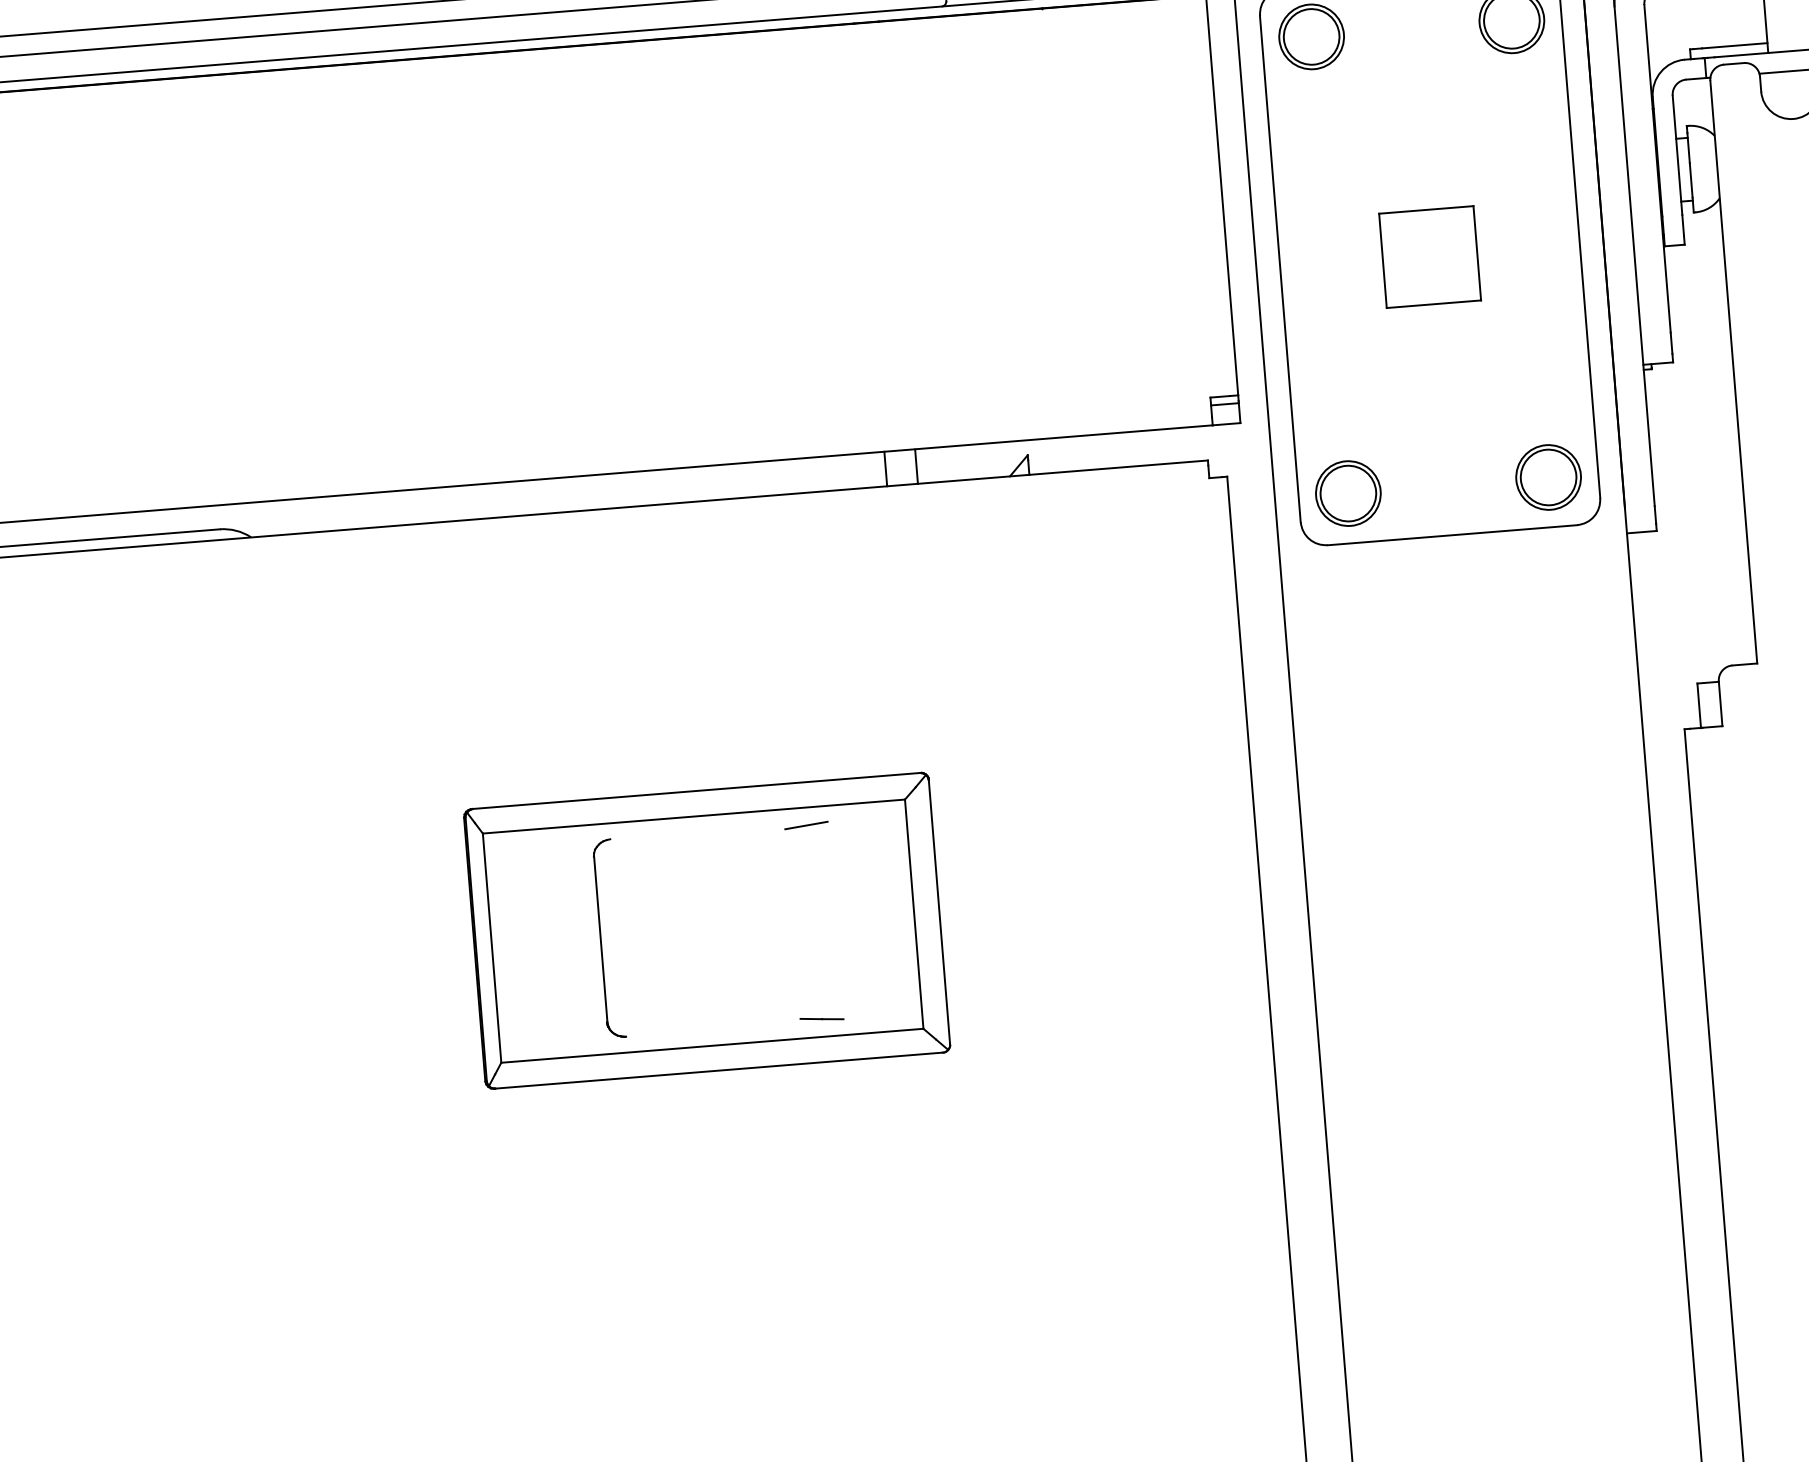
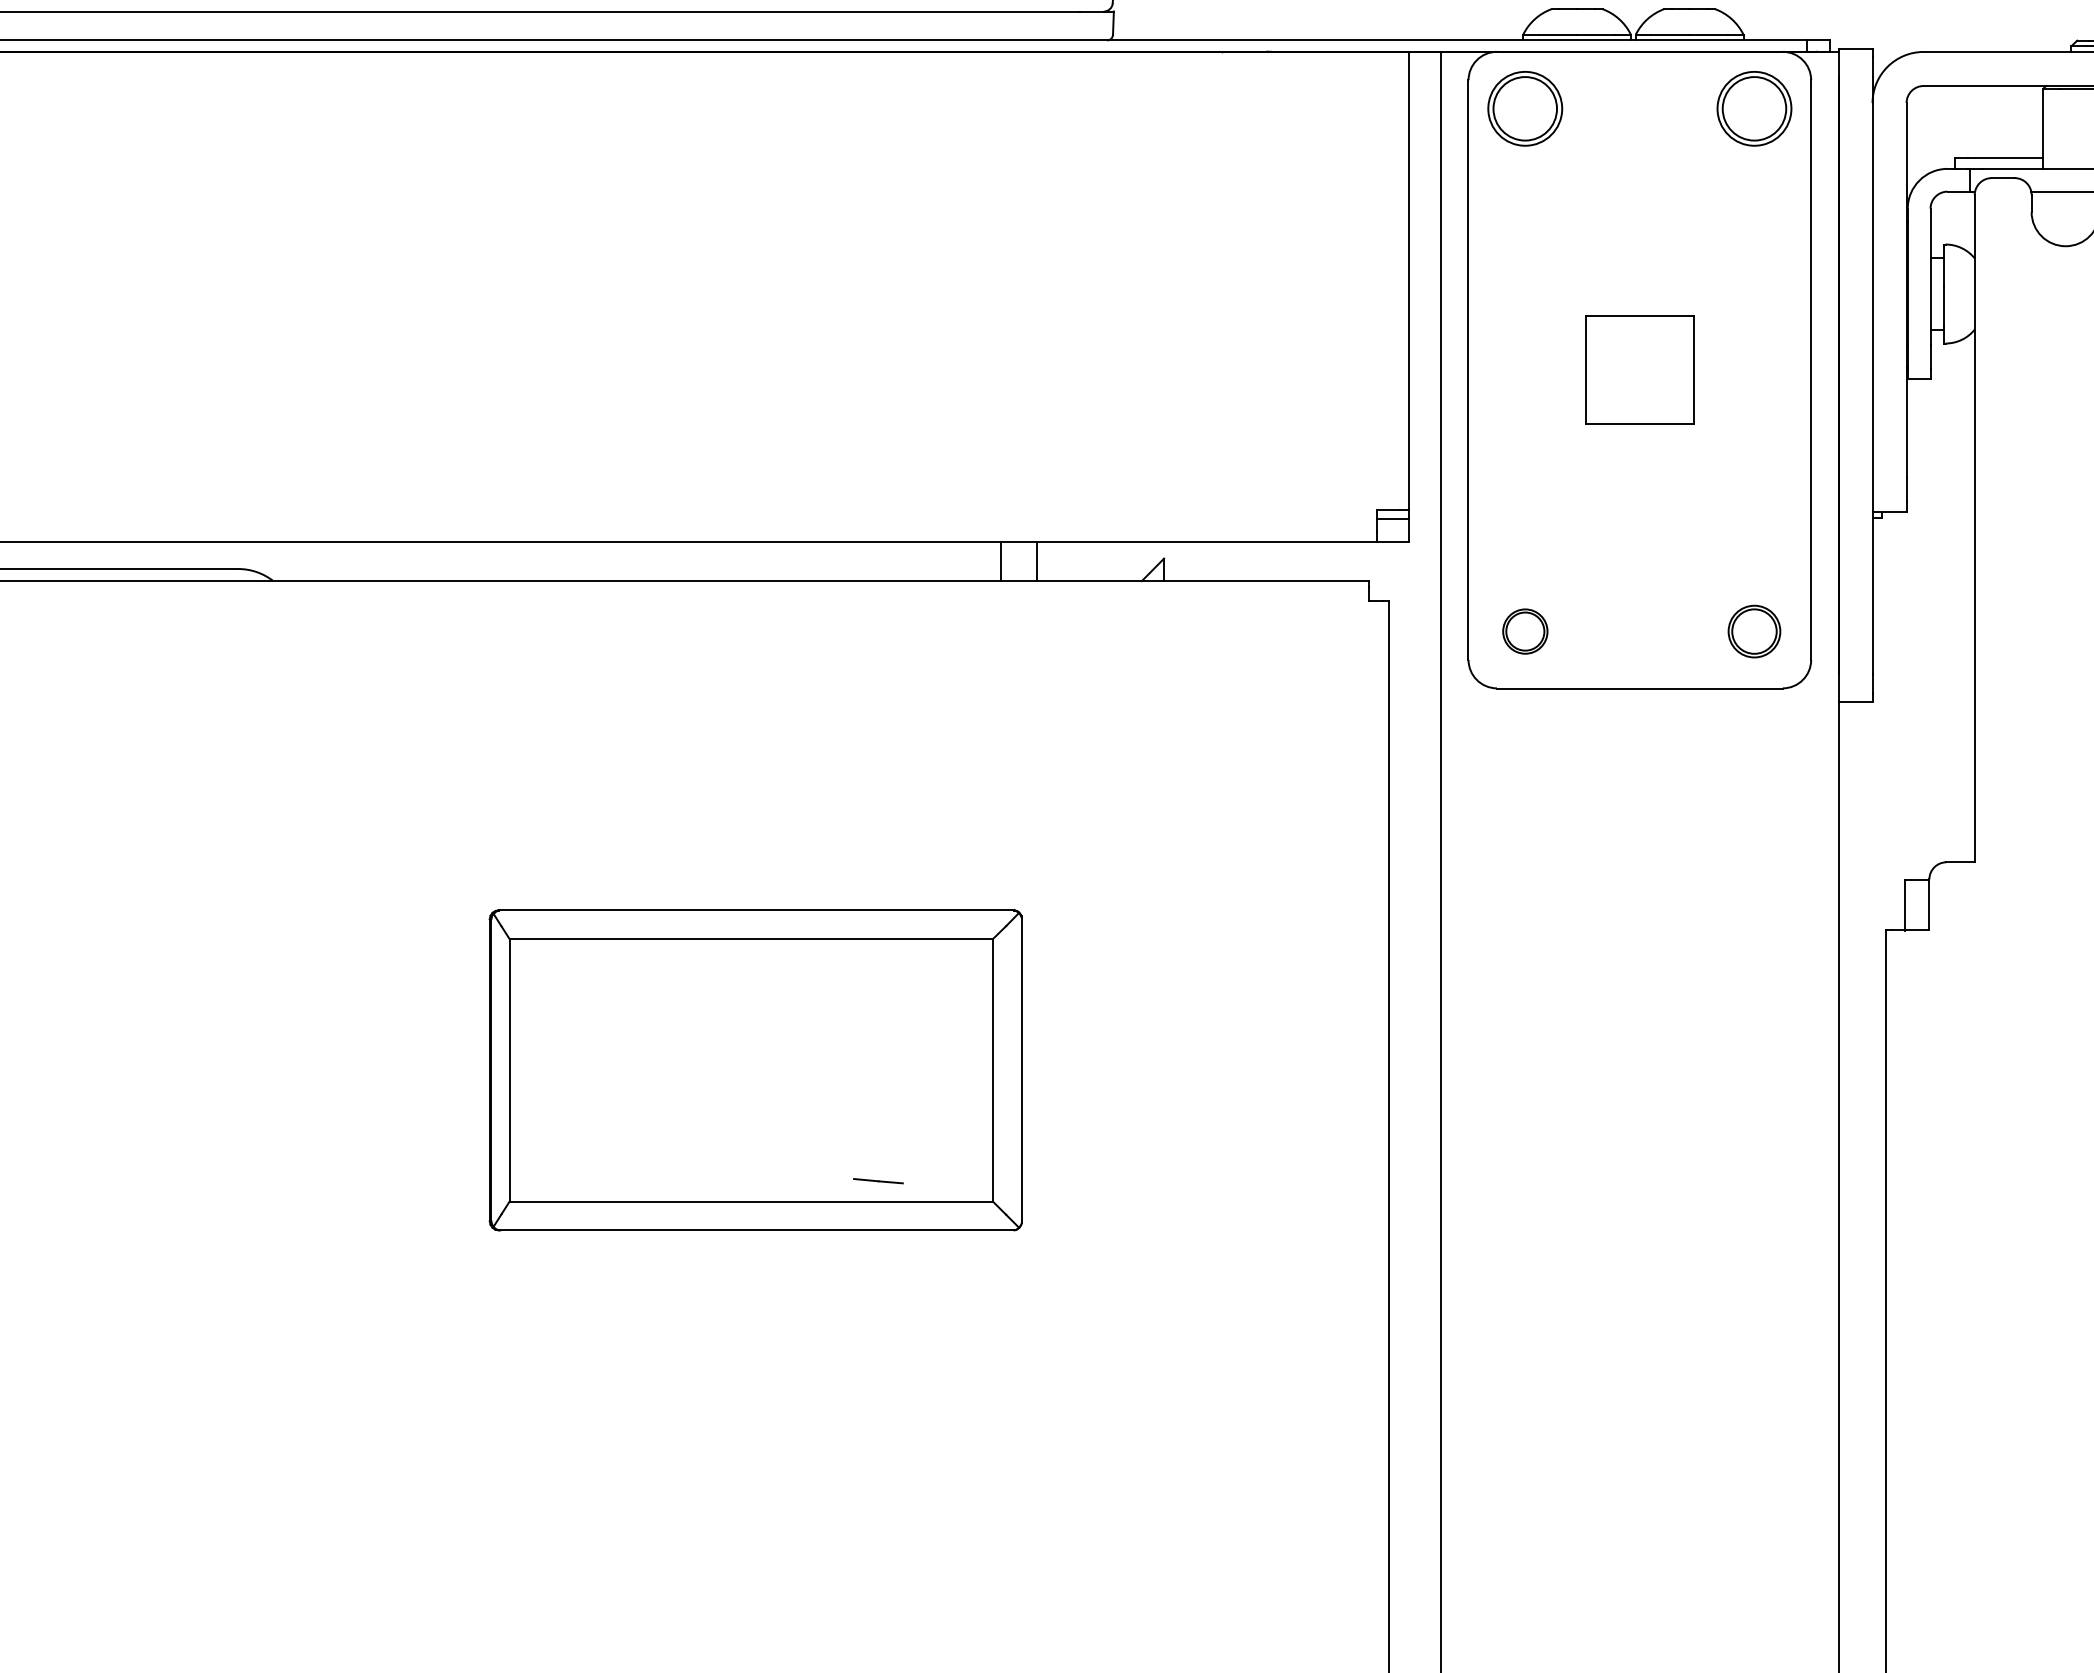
part: (1548, 477) -> (1754, 631), size x0.7
part: (1348, 493) -> (1525, 631), size x0.6
line: (806, 825) -> (878, 959), removed
part: (601, 939) -> (634, 1070), removed

